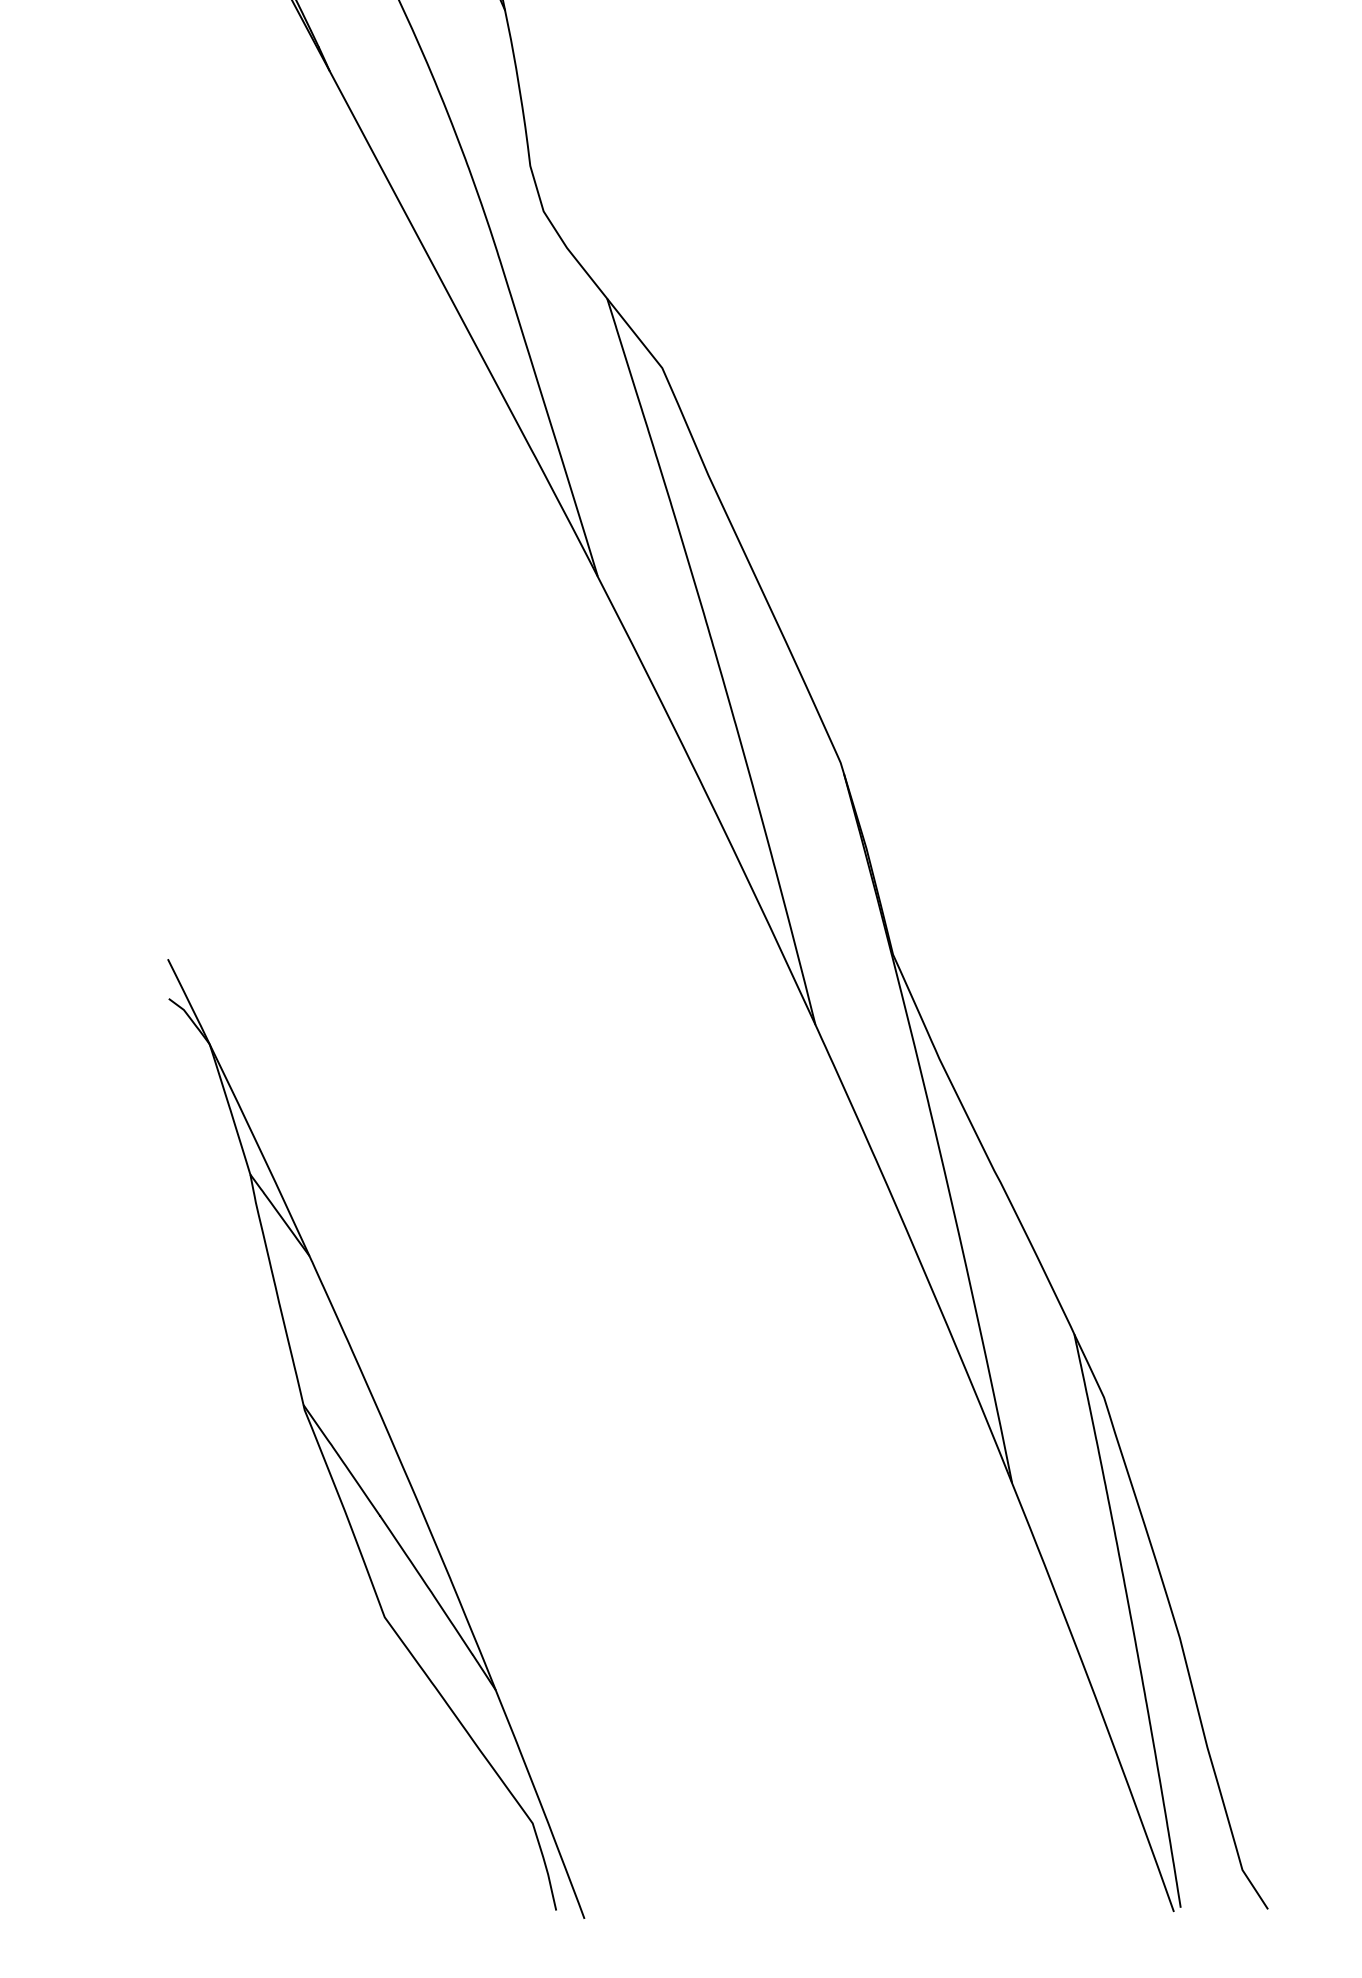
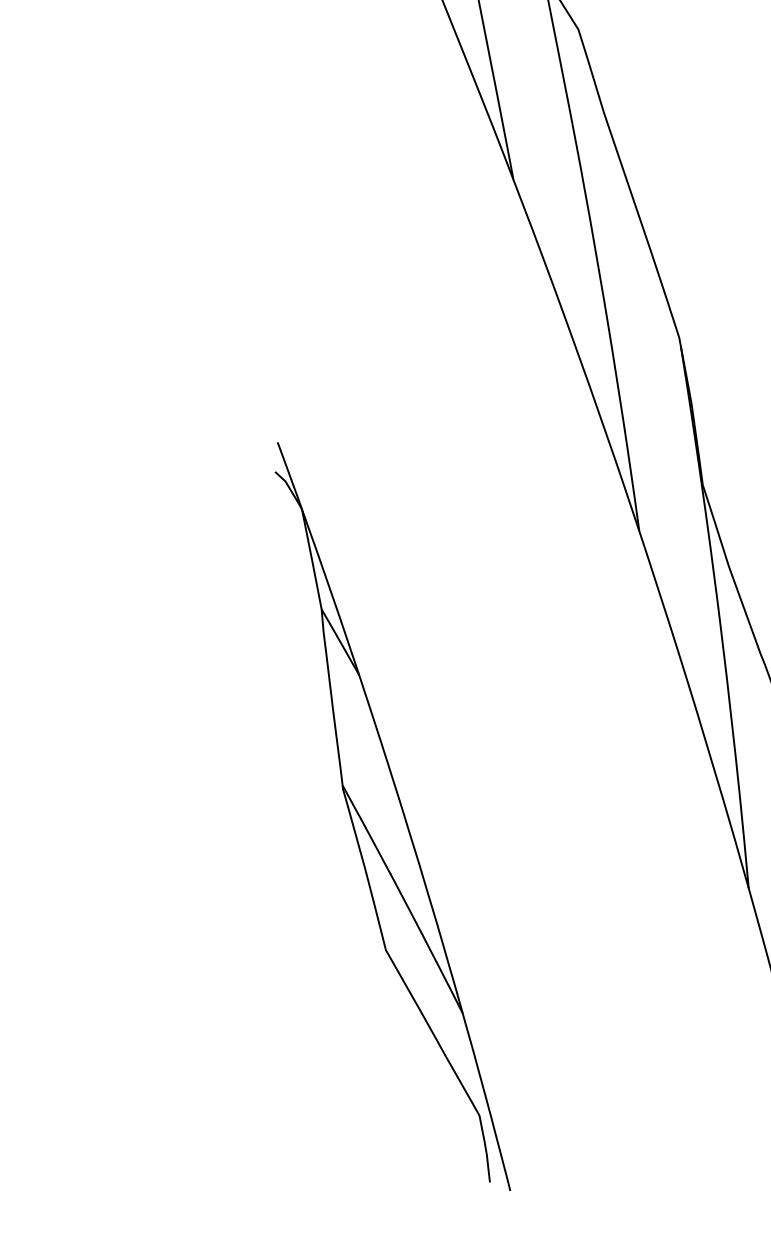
part: (376, 1438) -> (394, 816), moved

